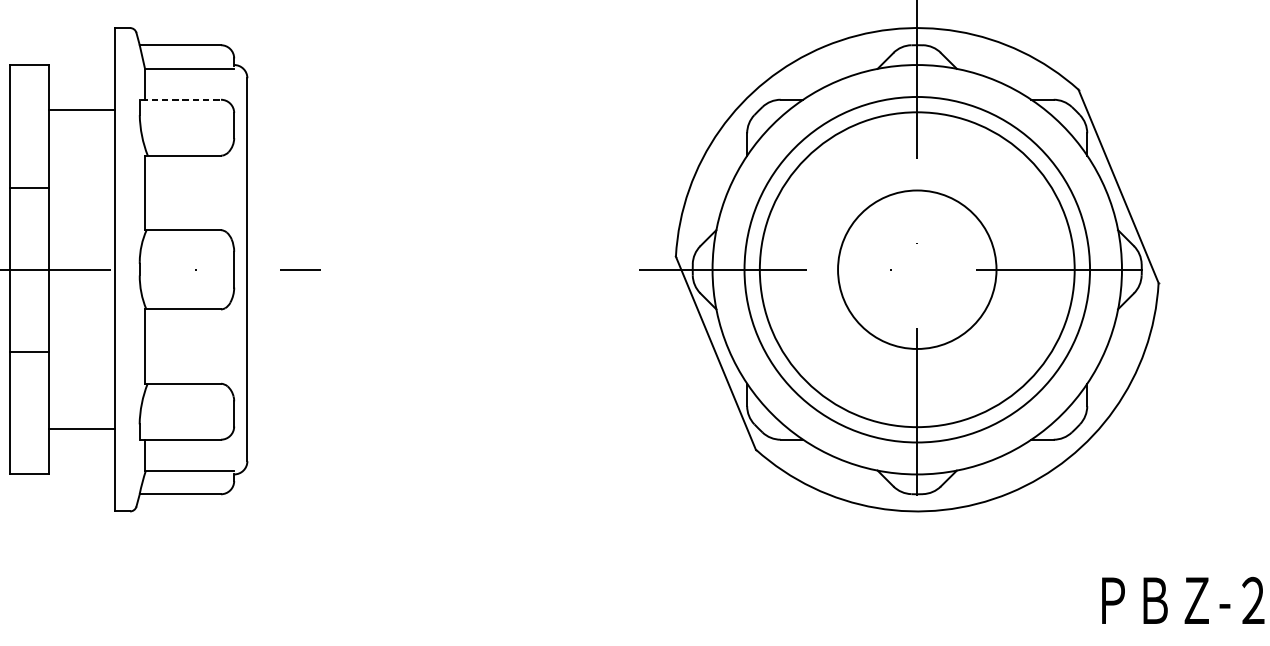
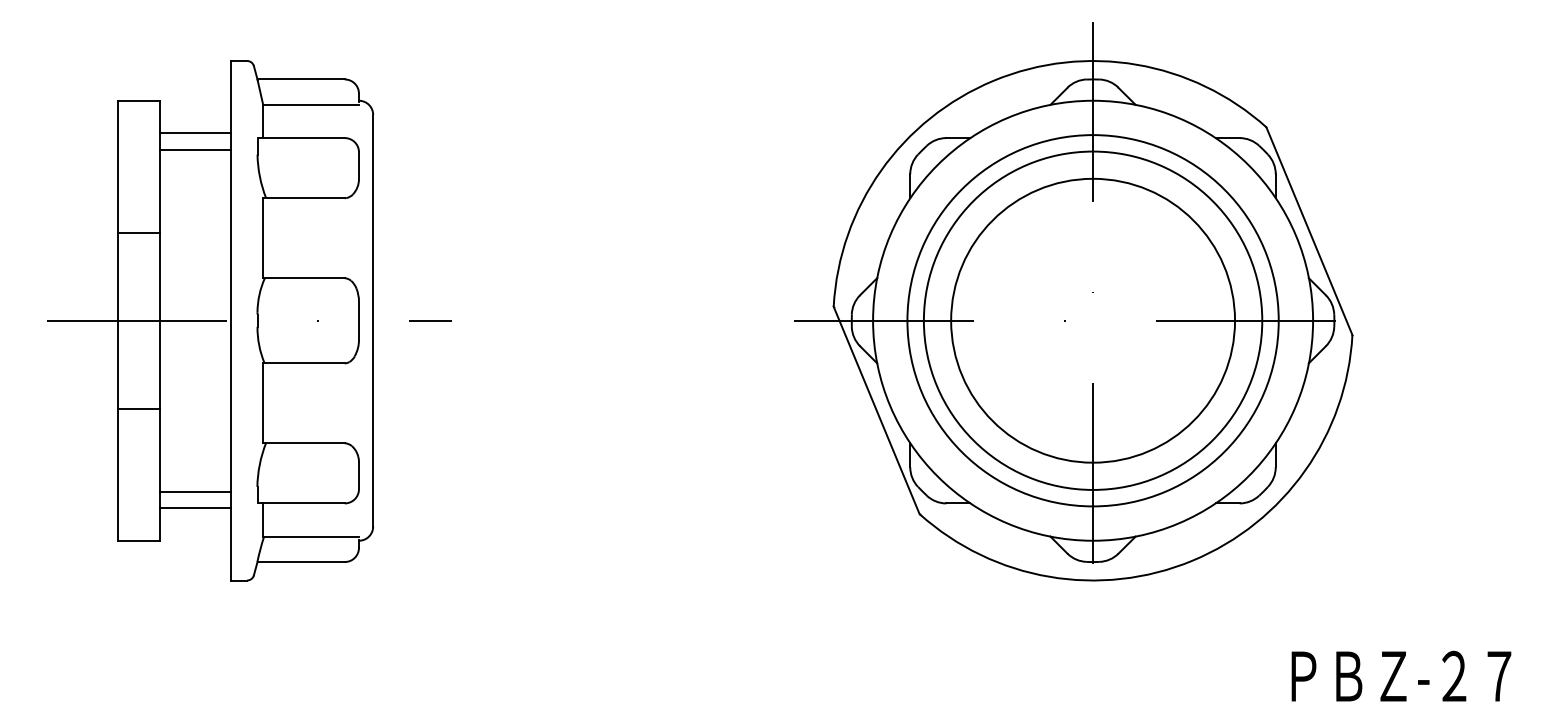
line: (82, 95) -> (195, 133), added
line: (181, 100) -> (302, 138), dashed -> solid
circle: (917, 269) -> (1093, 320), size x1.67
line: (82, 444) -> (195, 508), added

